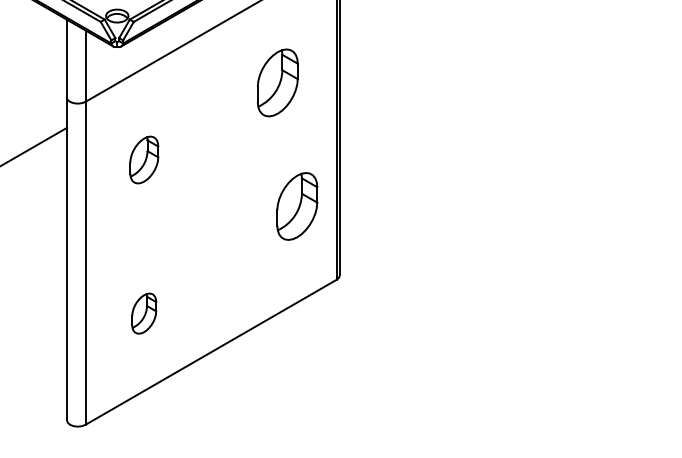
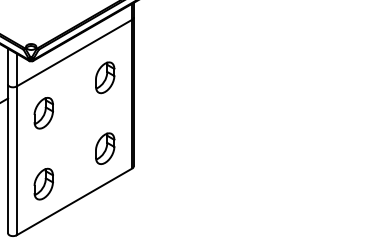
part: (143, 160) -> (43, 113), size x1.43
part: (298, 205) -> (105, 148), moved
part: (143, 312) -> (43, 183), size x1.67

